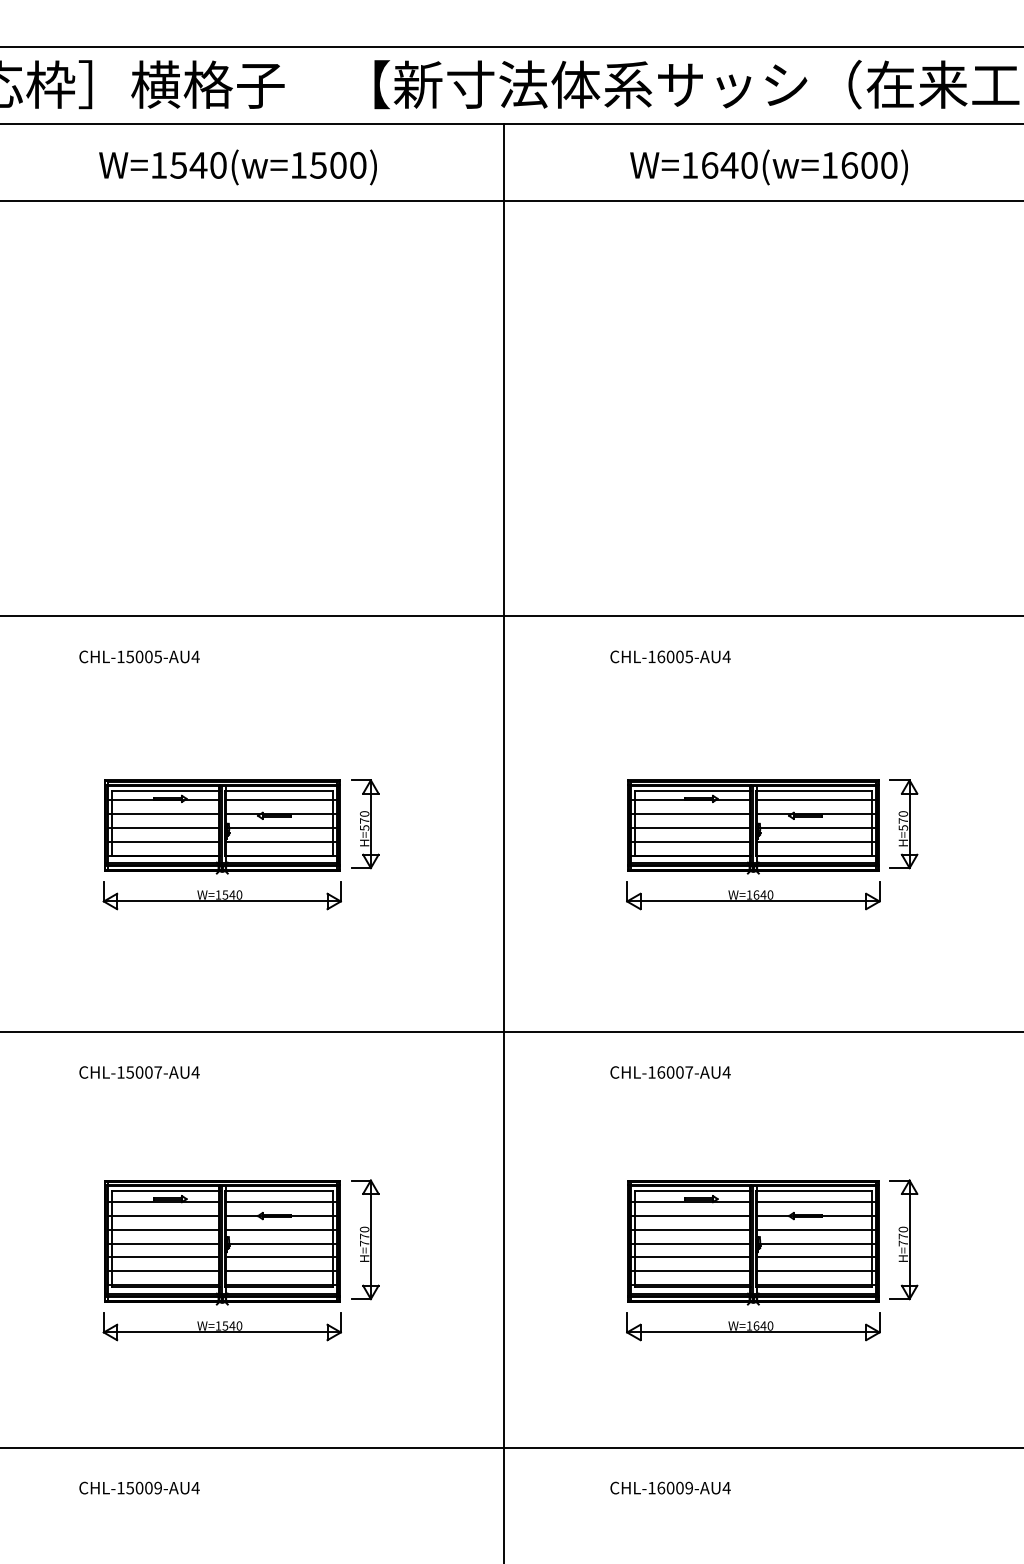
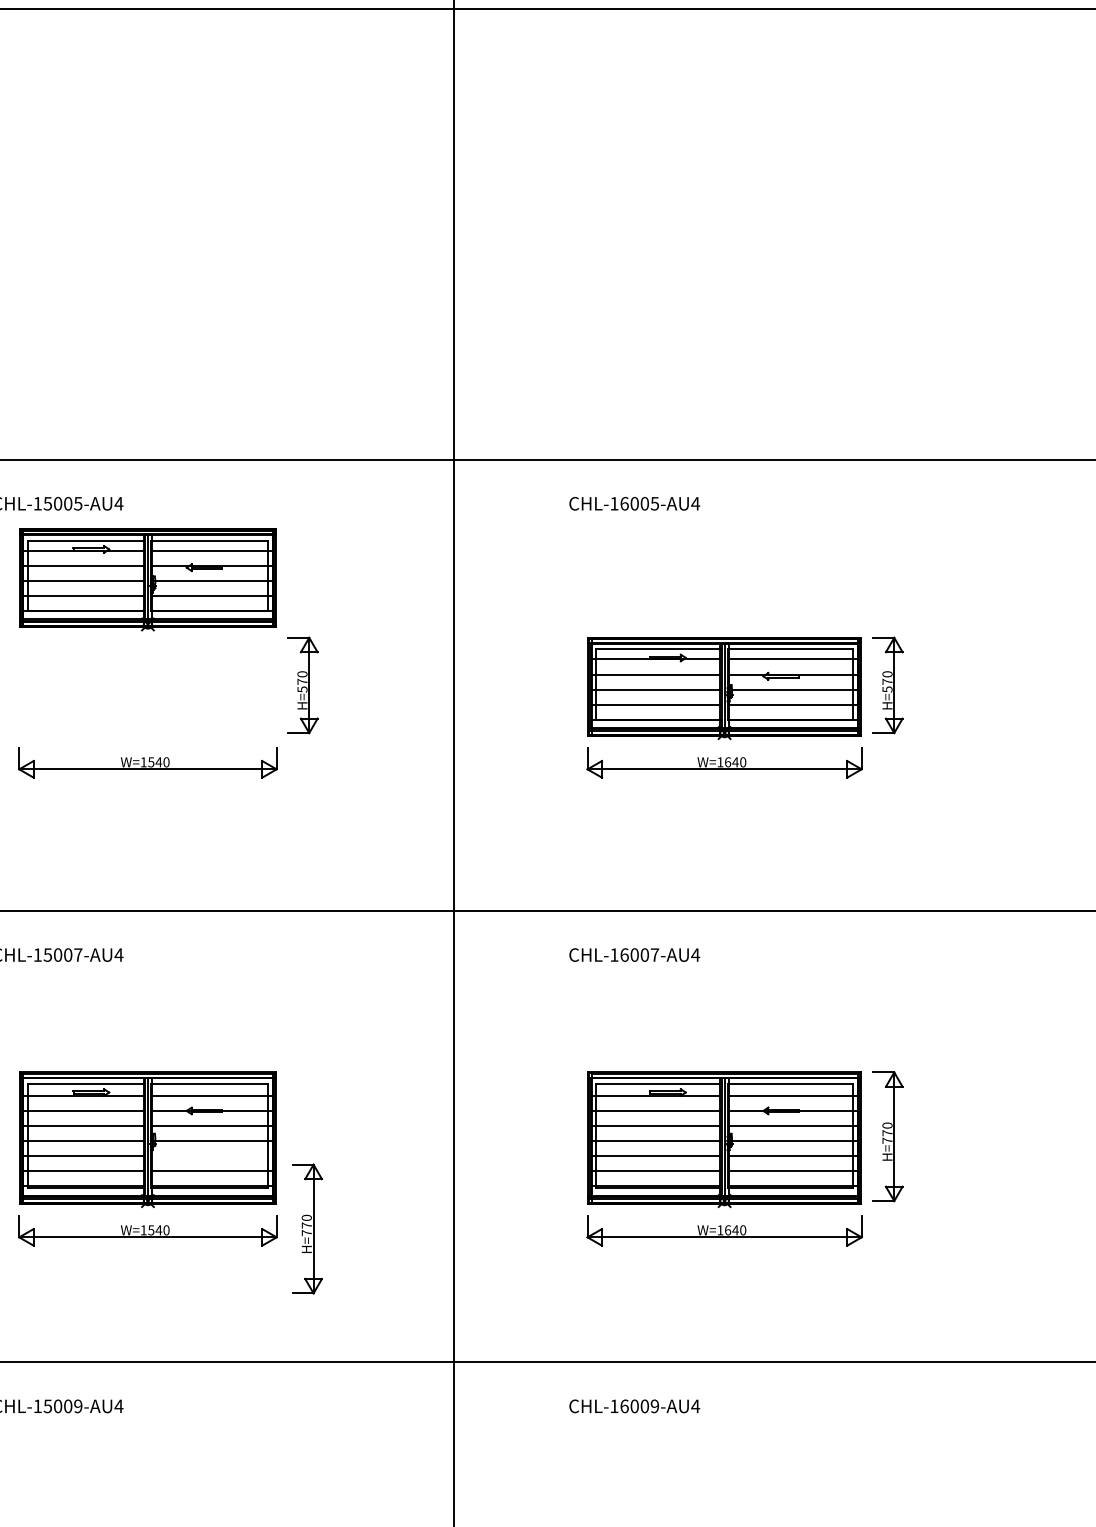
part: (222, 826) -> (148, 579), moved
part: (365, 1239) -> (307, 1228), moved
line: (281, 1257) -> (212, 1155), removed

